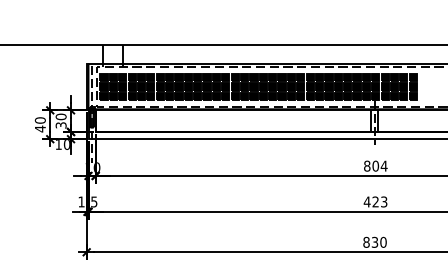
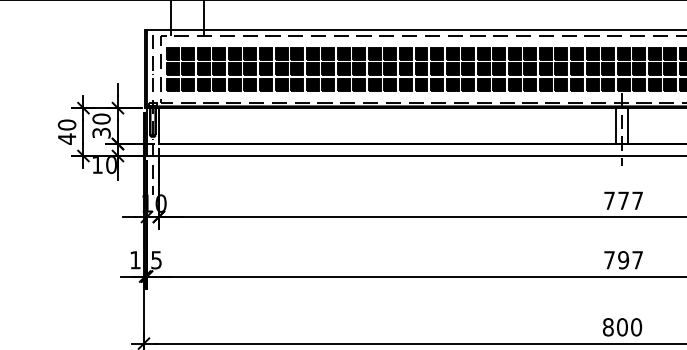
text: (375, 165) -> (623, 199), 804 -> 777
text: (375, 201) -> (623, 259), 423 -> 797
text: (374, 242) -> (621, 327), 830 -> 800

